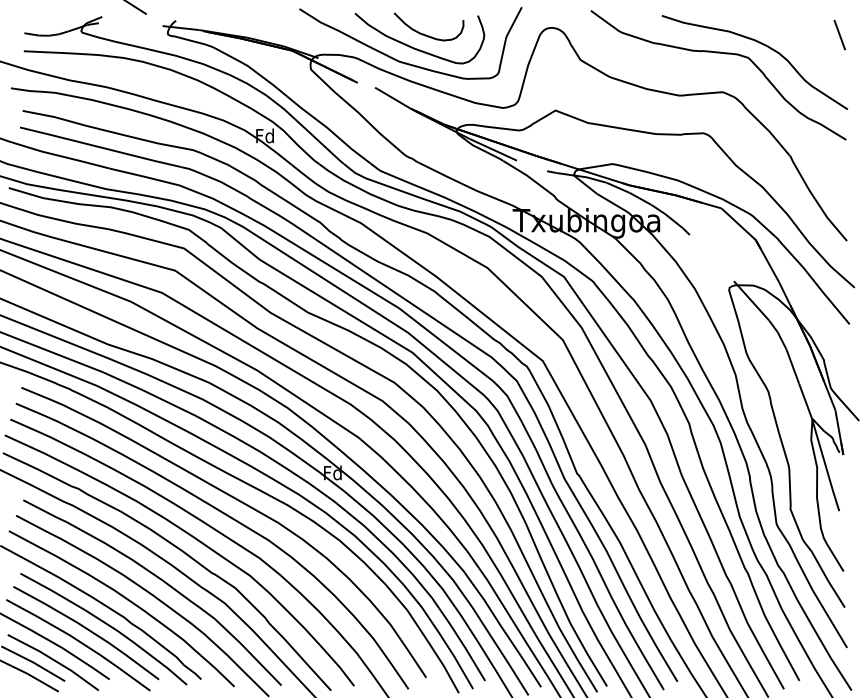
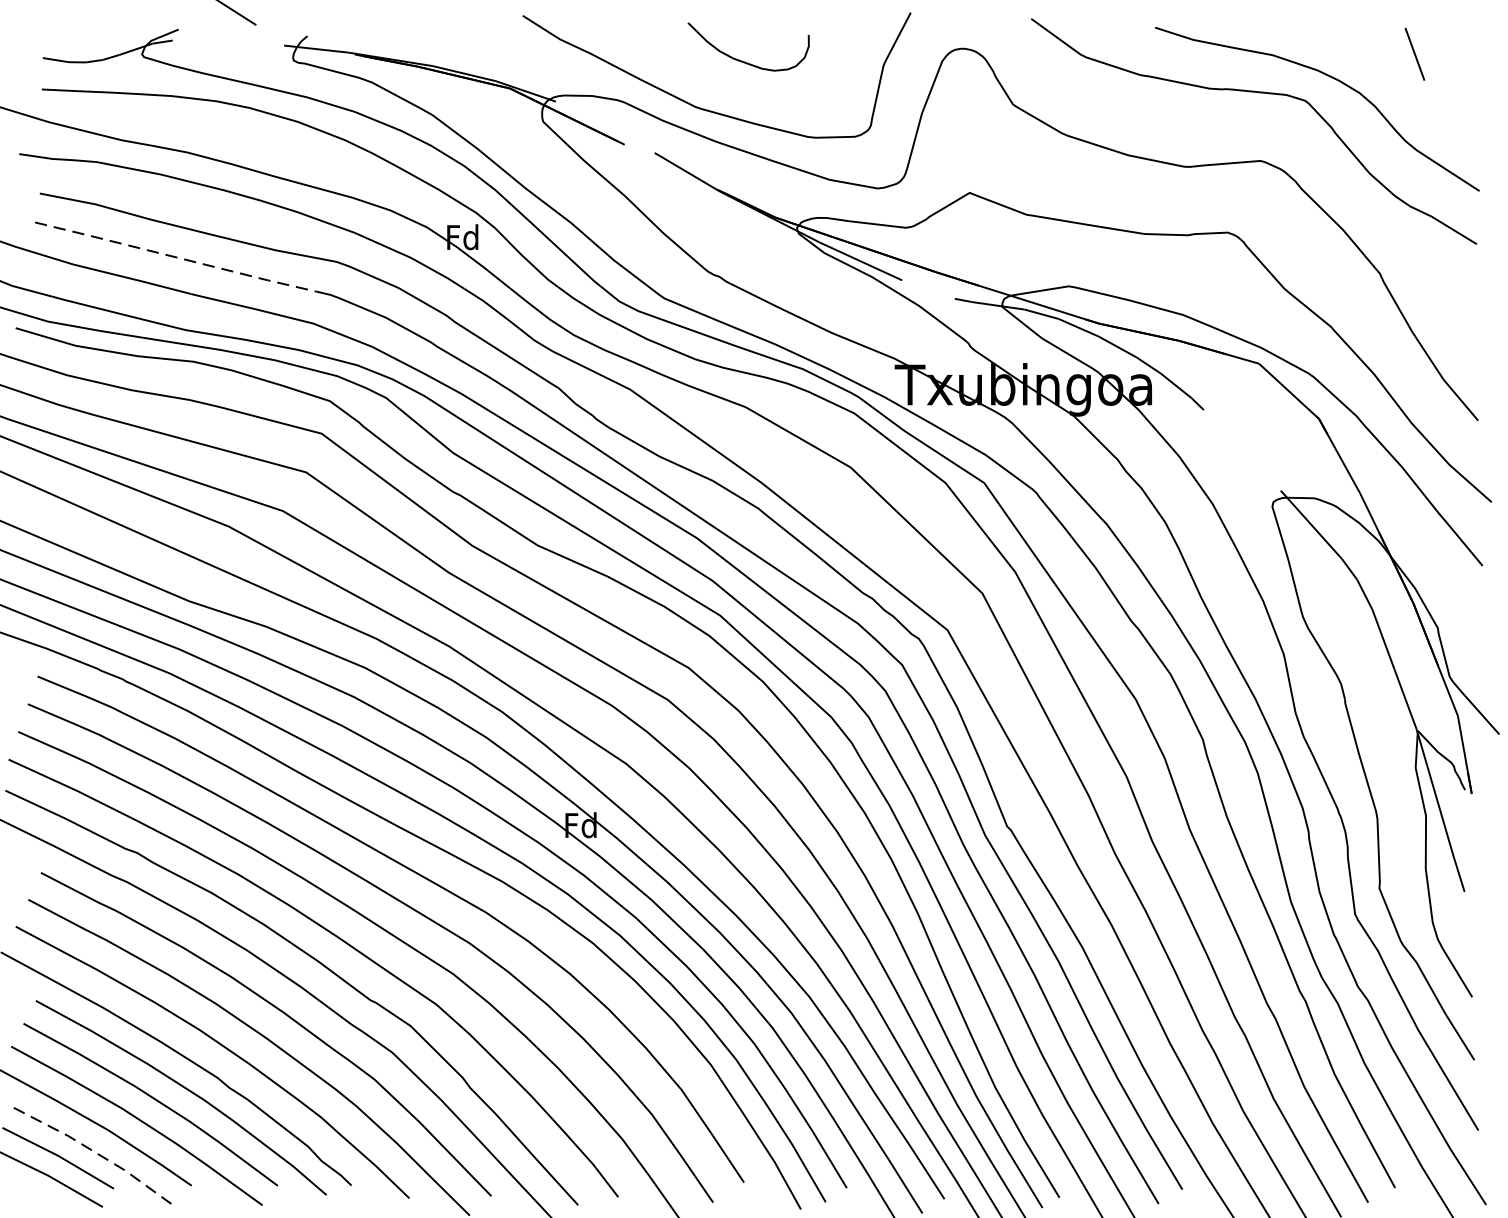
line: (839, 35) -> (1414, 55), moved
curve: (417, 48) -> (728, 84), removed
line: (101, 147) -> (177, 257), solid -> dashed
line: (54, 660) -> (95, 1152), solid -> dashed

